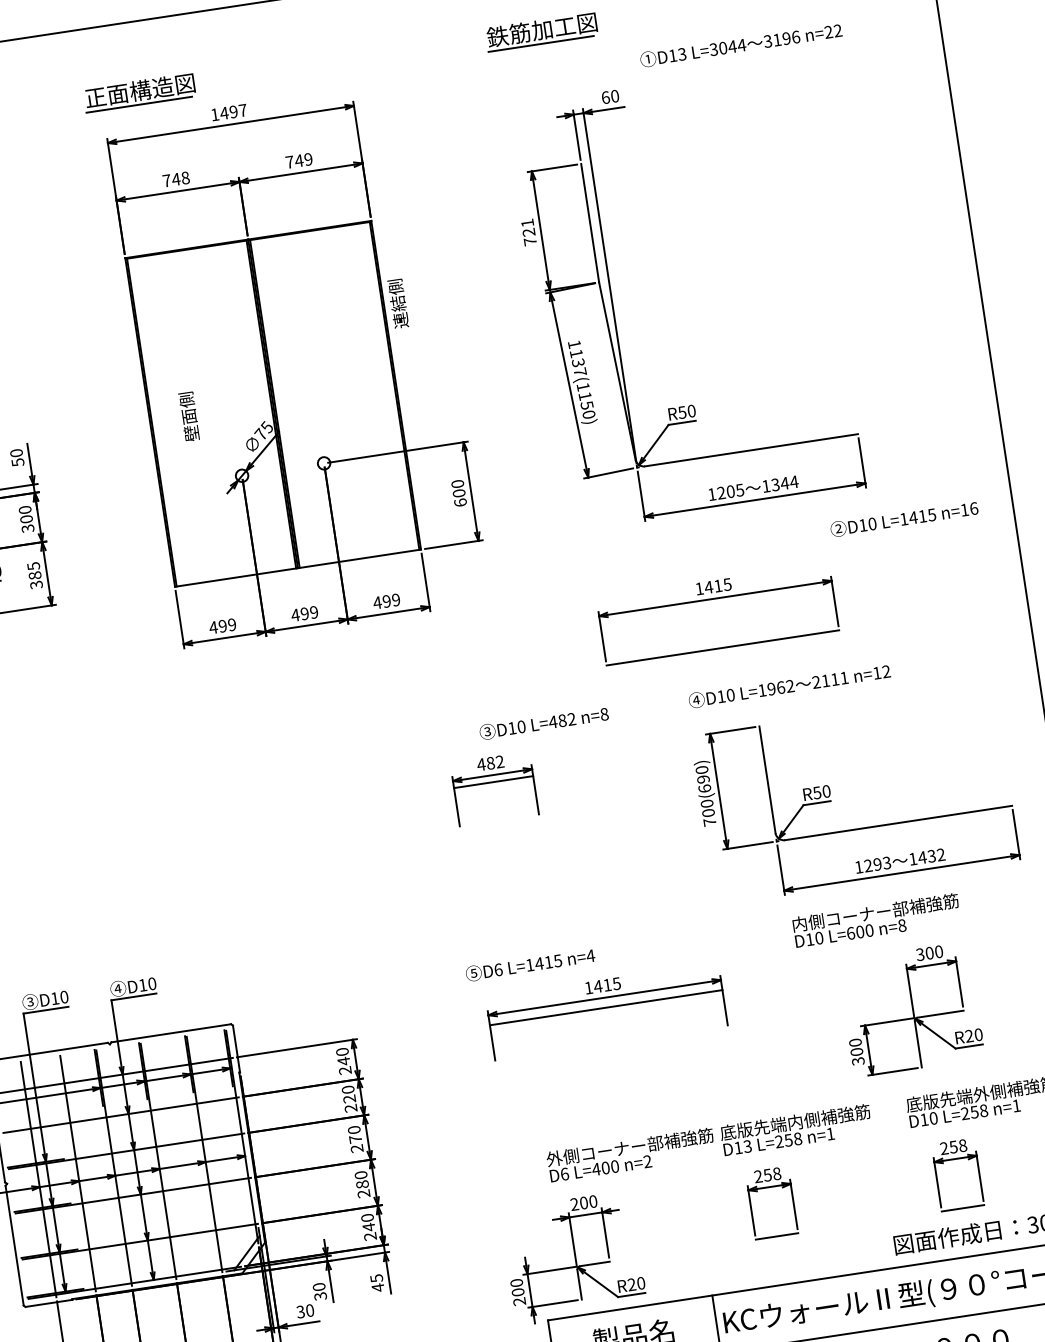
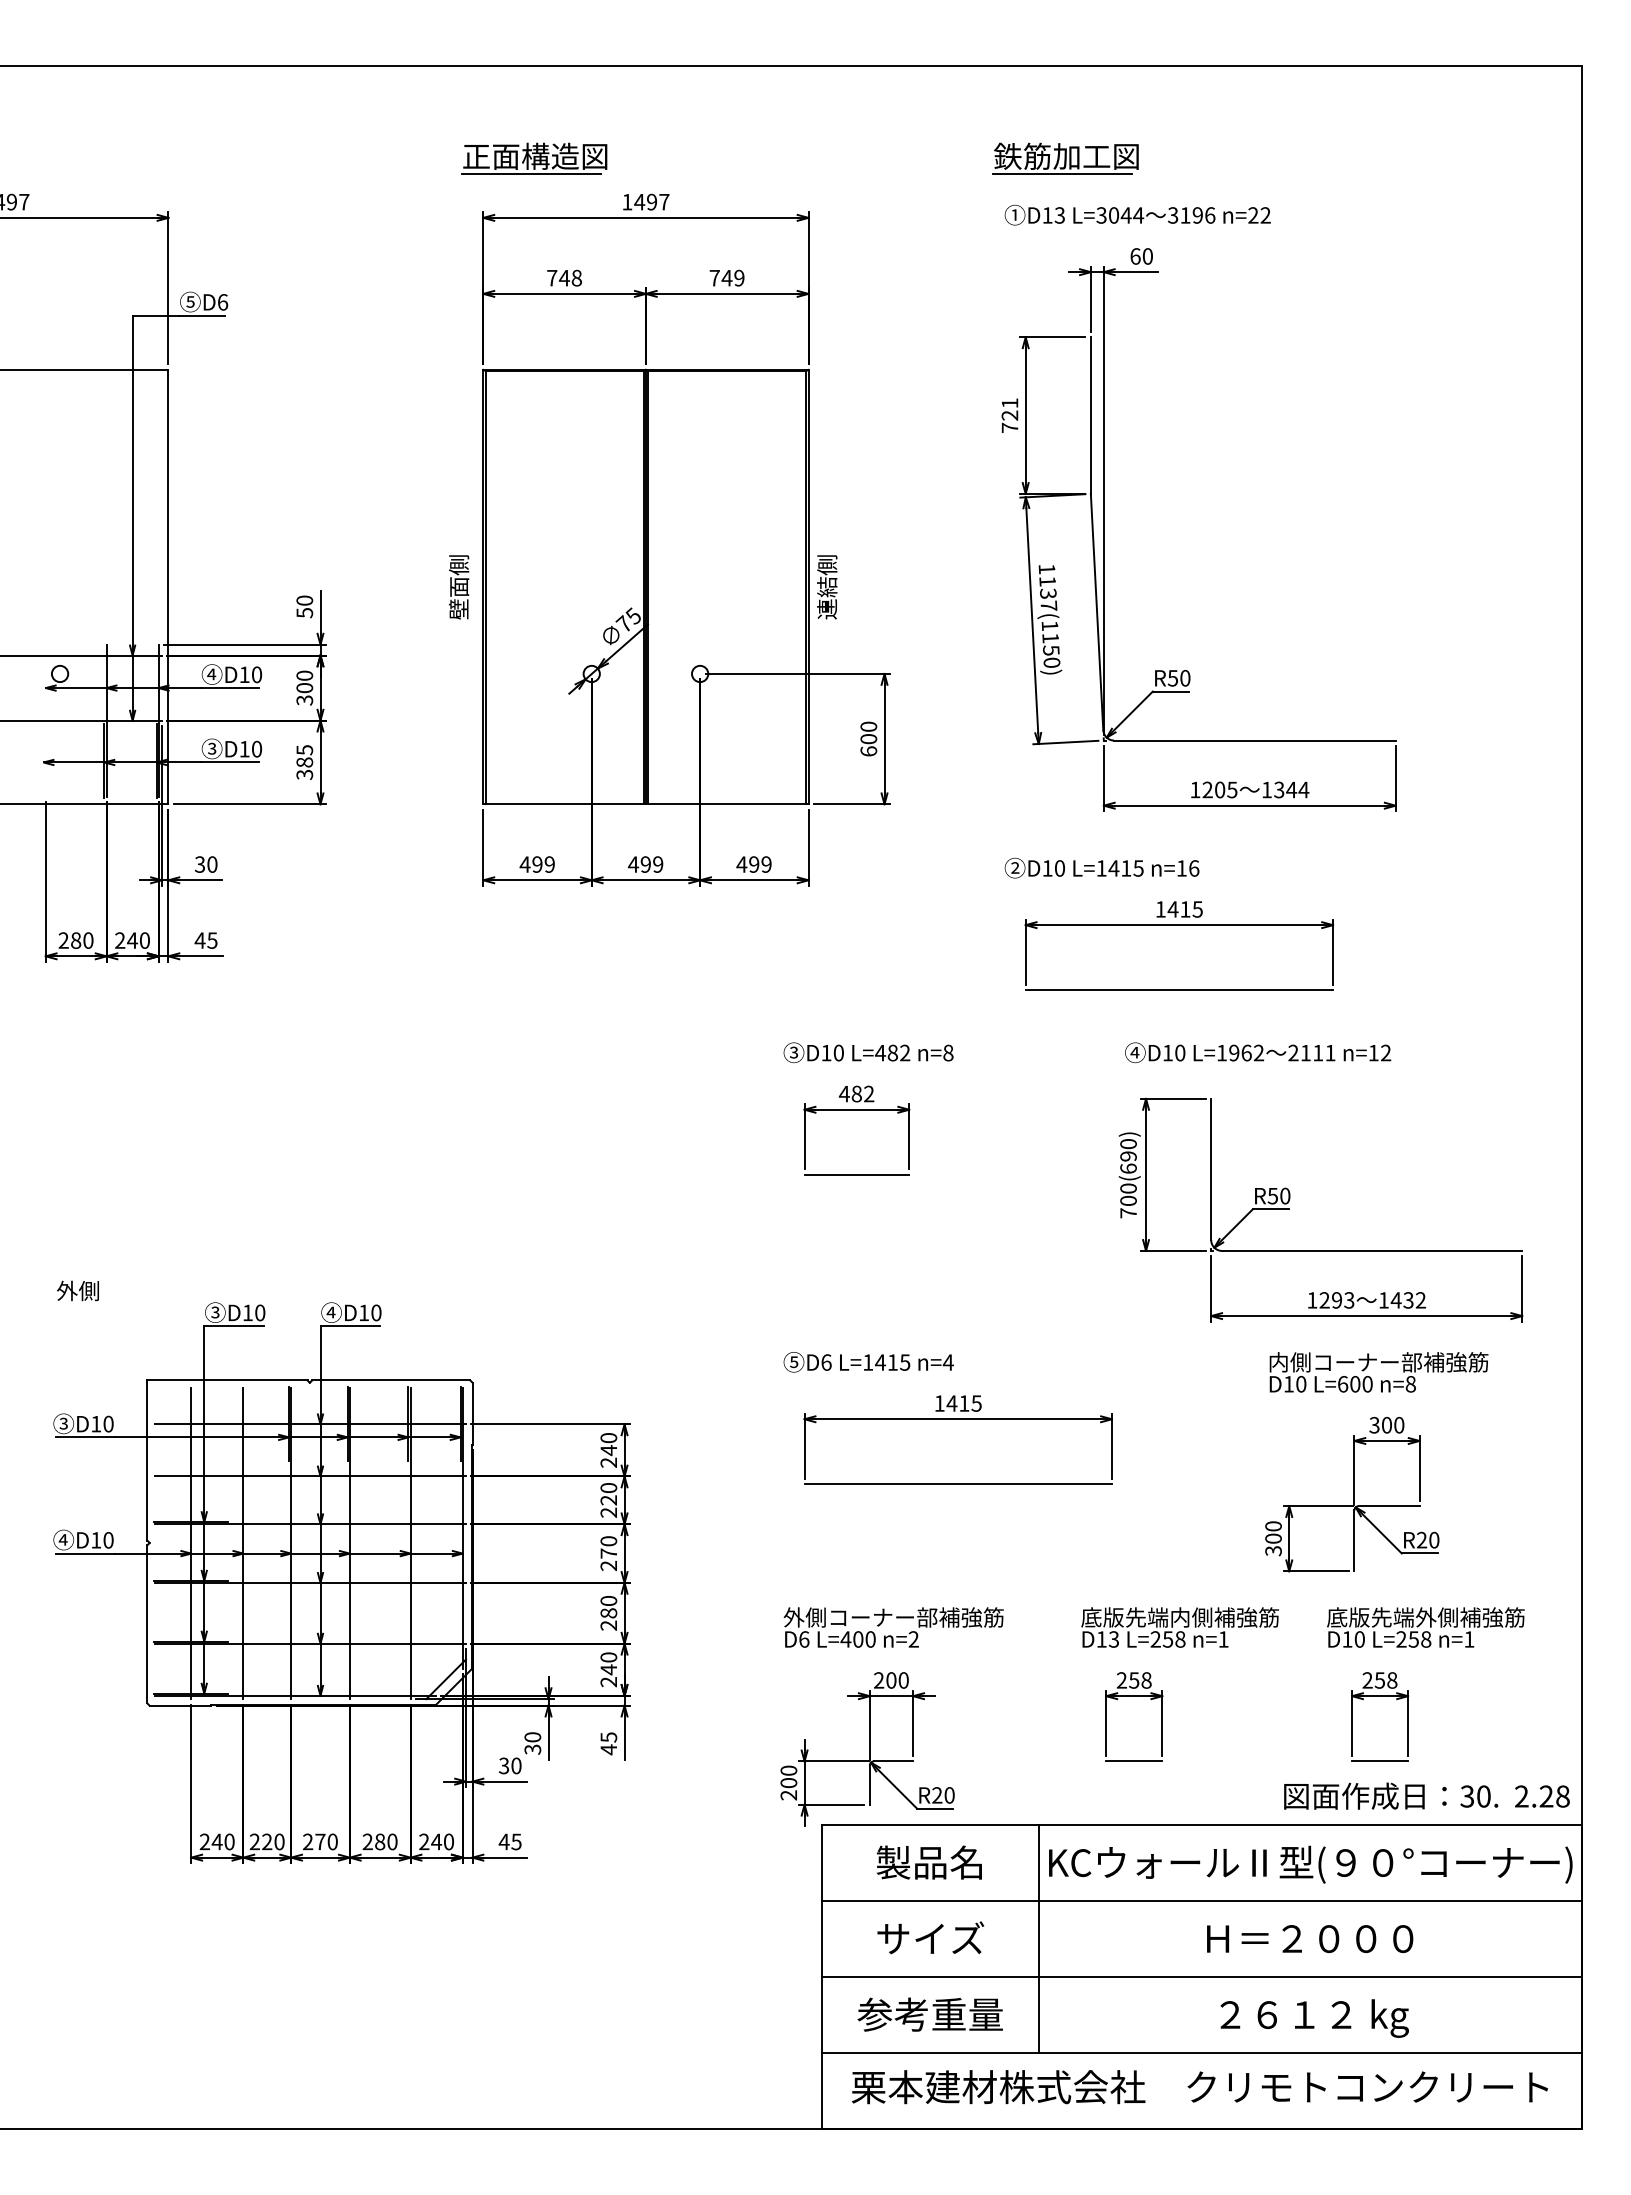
text: (740, 44) -> (1137, 214), moved
text: (398, 303) -> (827, 587), moved
text: (189, 416) -> (459, 587), moved
text: (903, 518) -> (1101, 867), moved
text: (543, 723) -> (868, 1052), moved
line: (493, 781) -> (856, 1174), moved
text: (876, 920) -> (1378, 1372), moved
line: (605, 1007) -> (957, 1484), moved
text: (630, 1154) -> (893, 1627), moved

